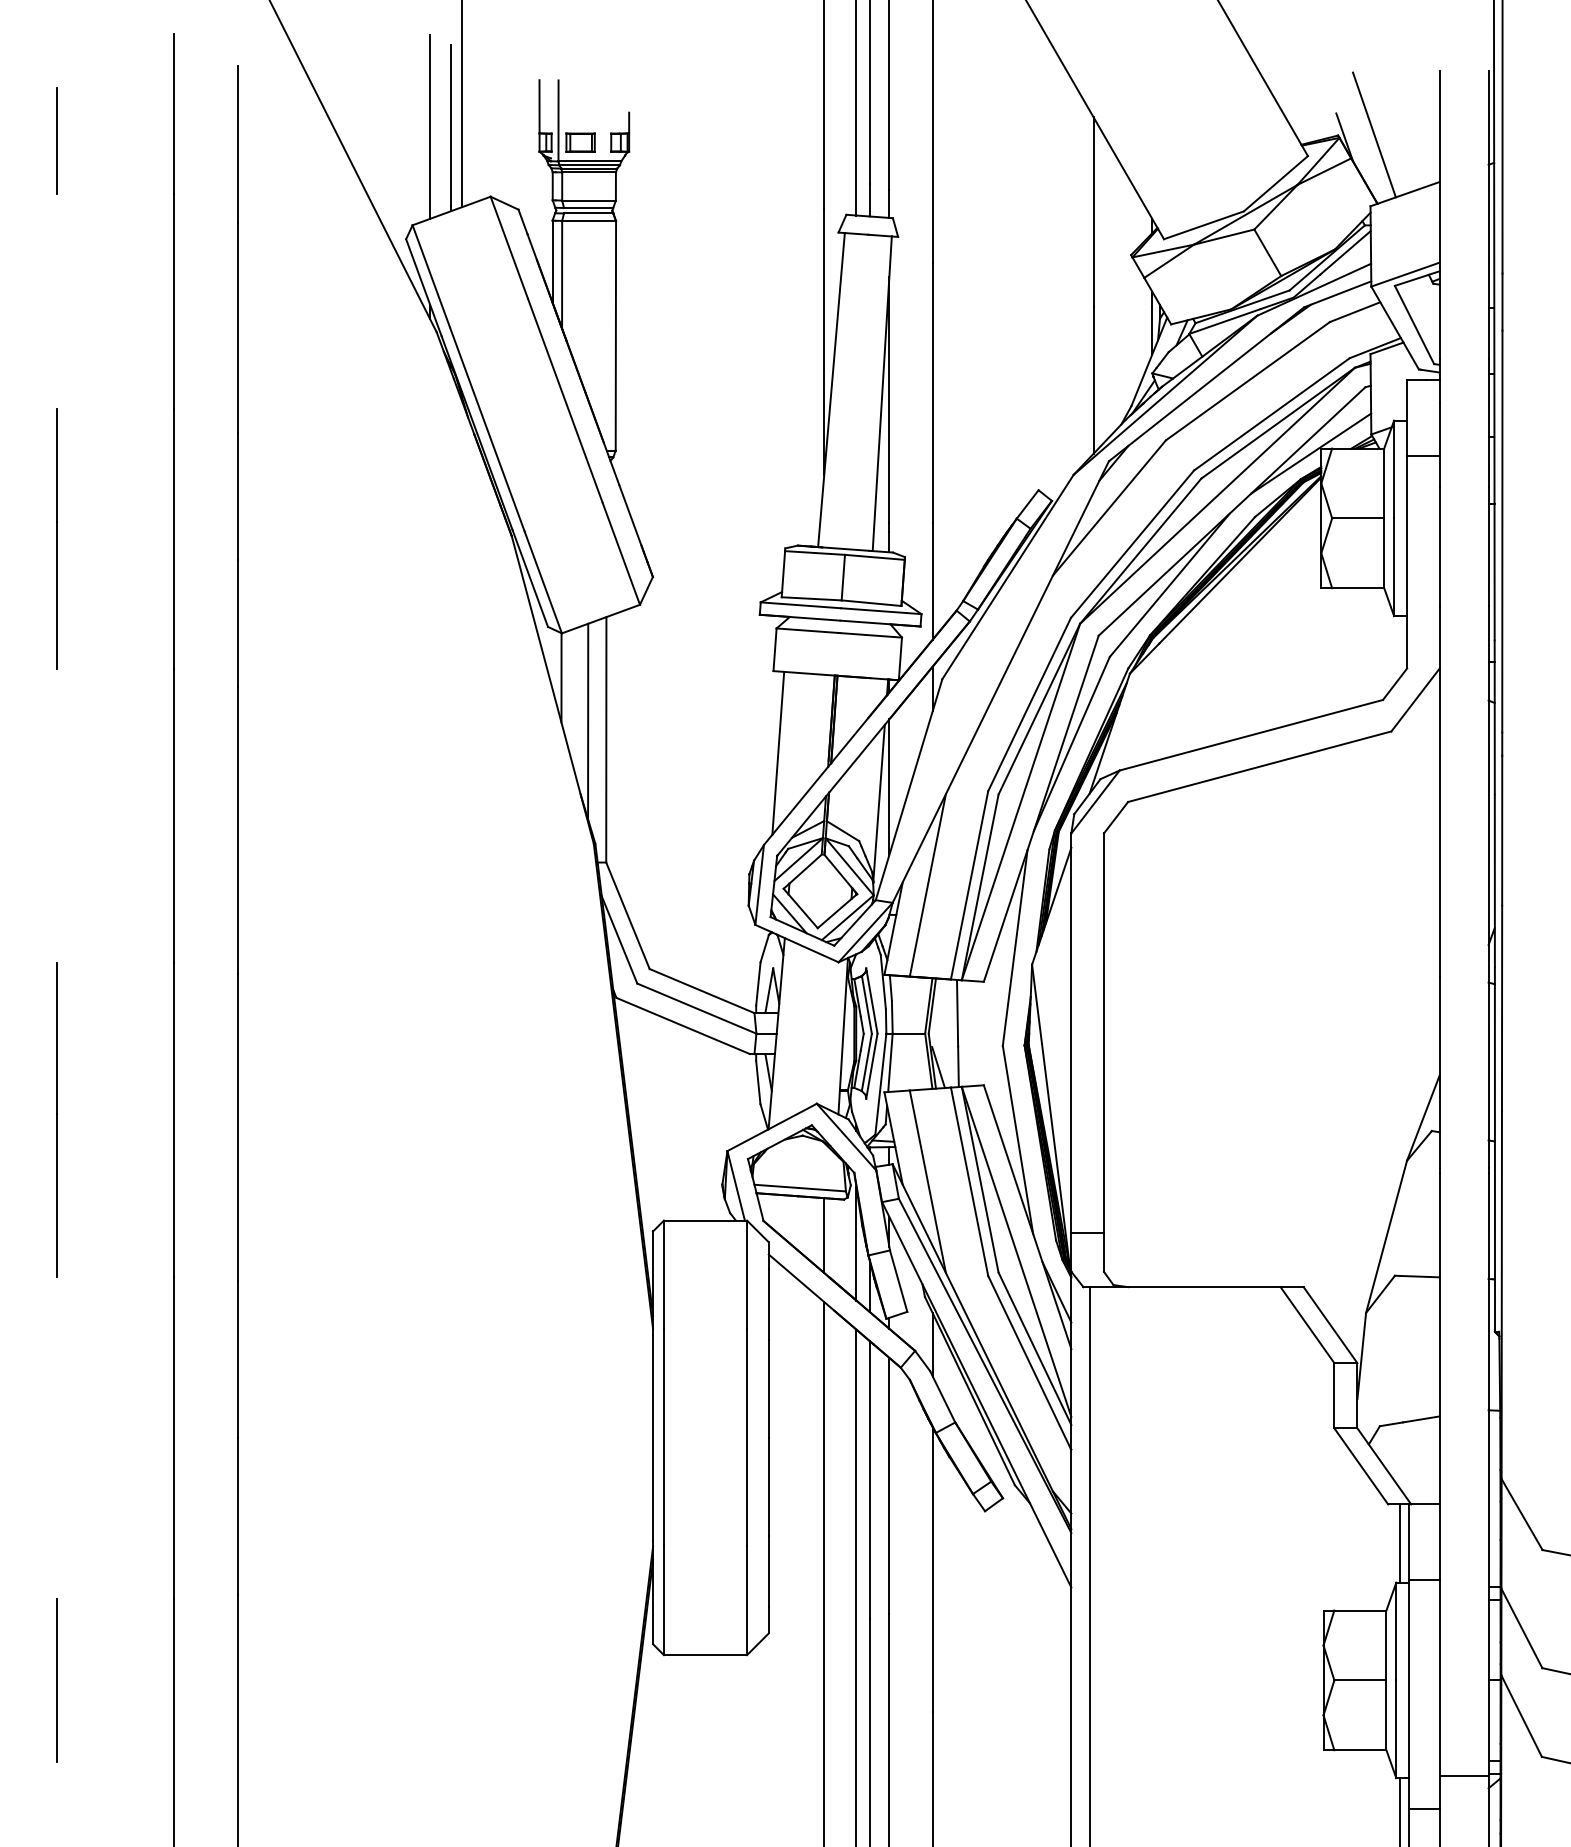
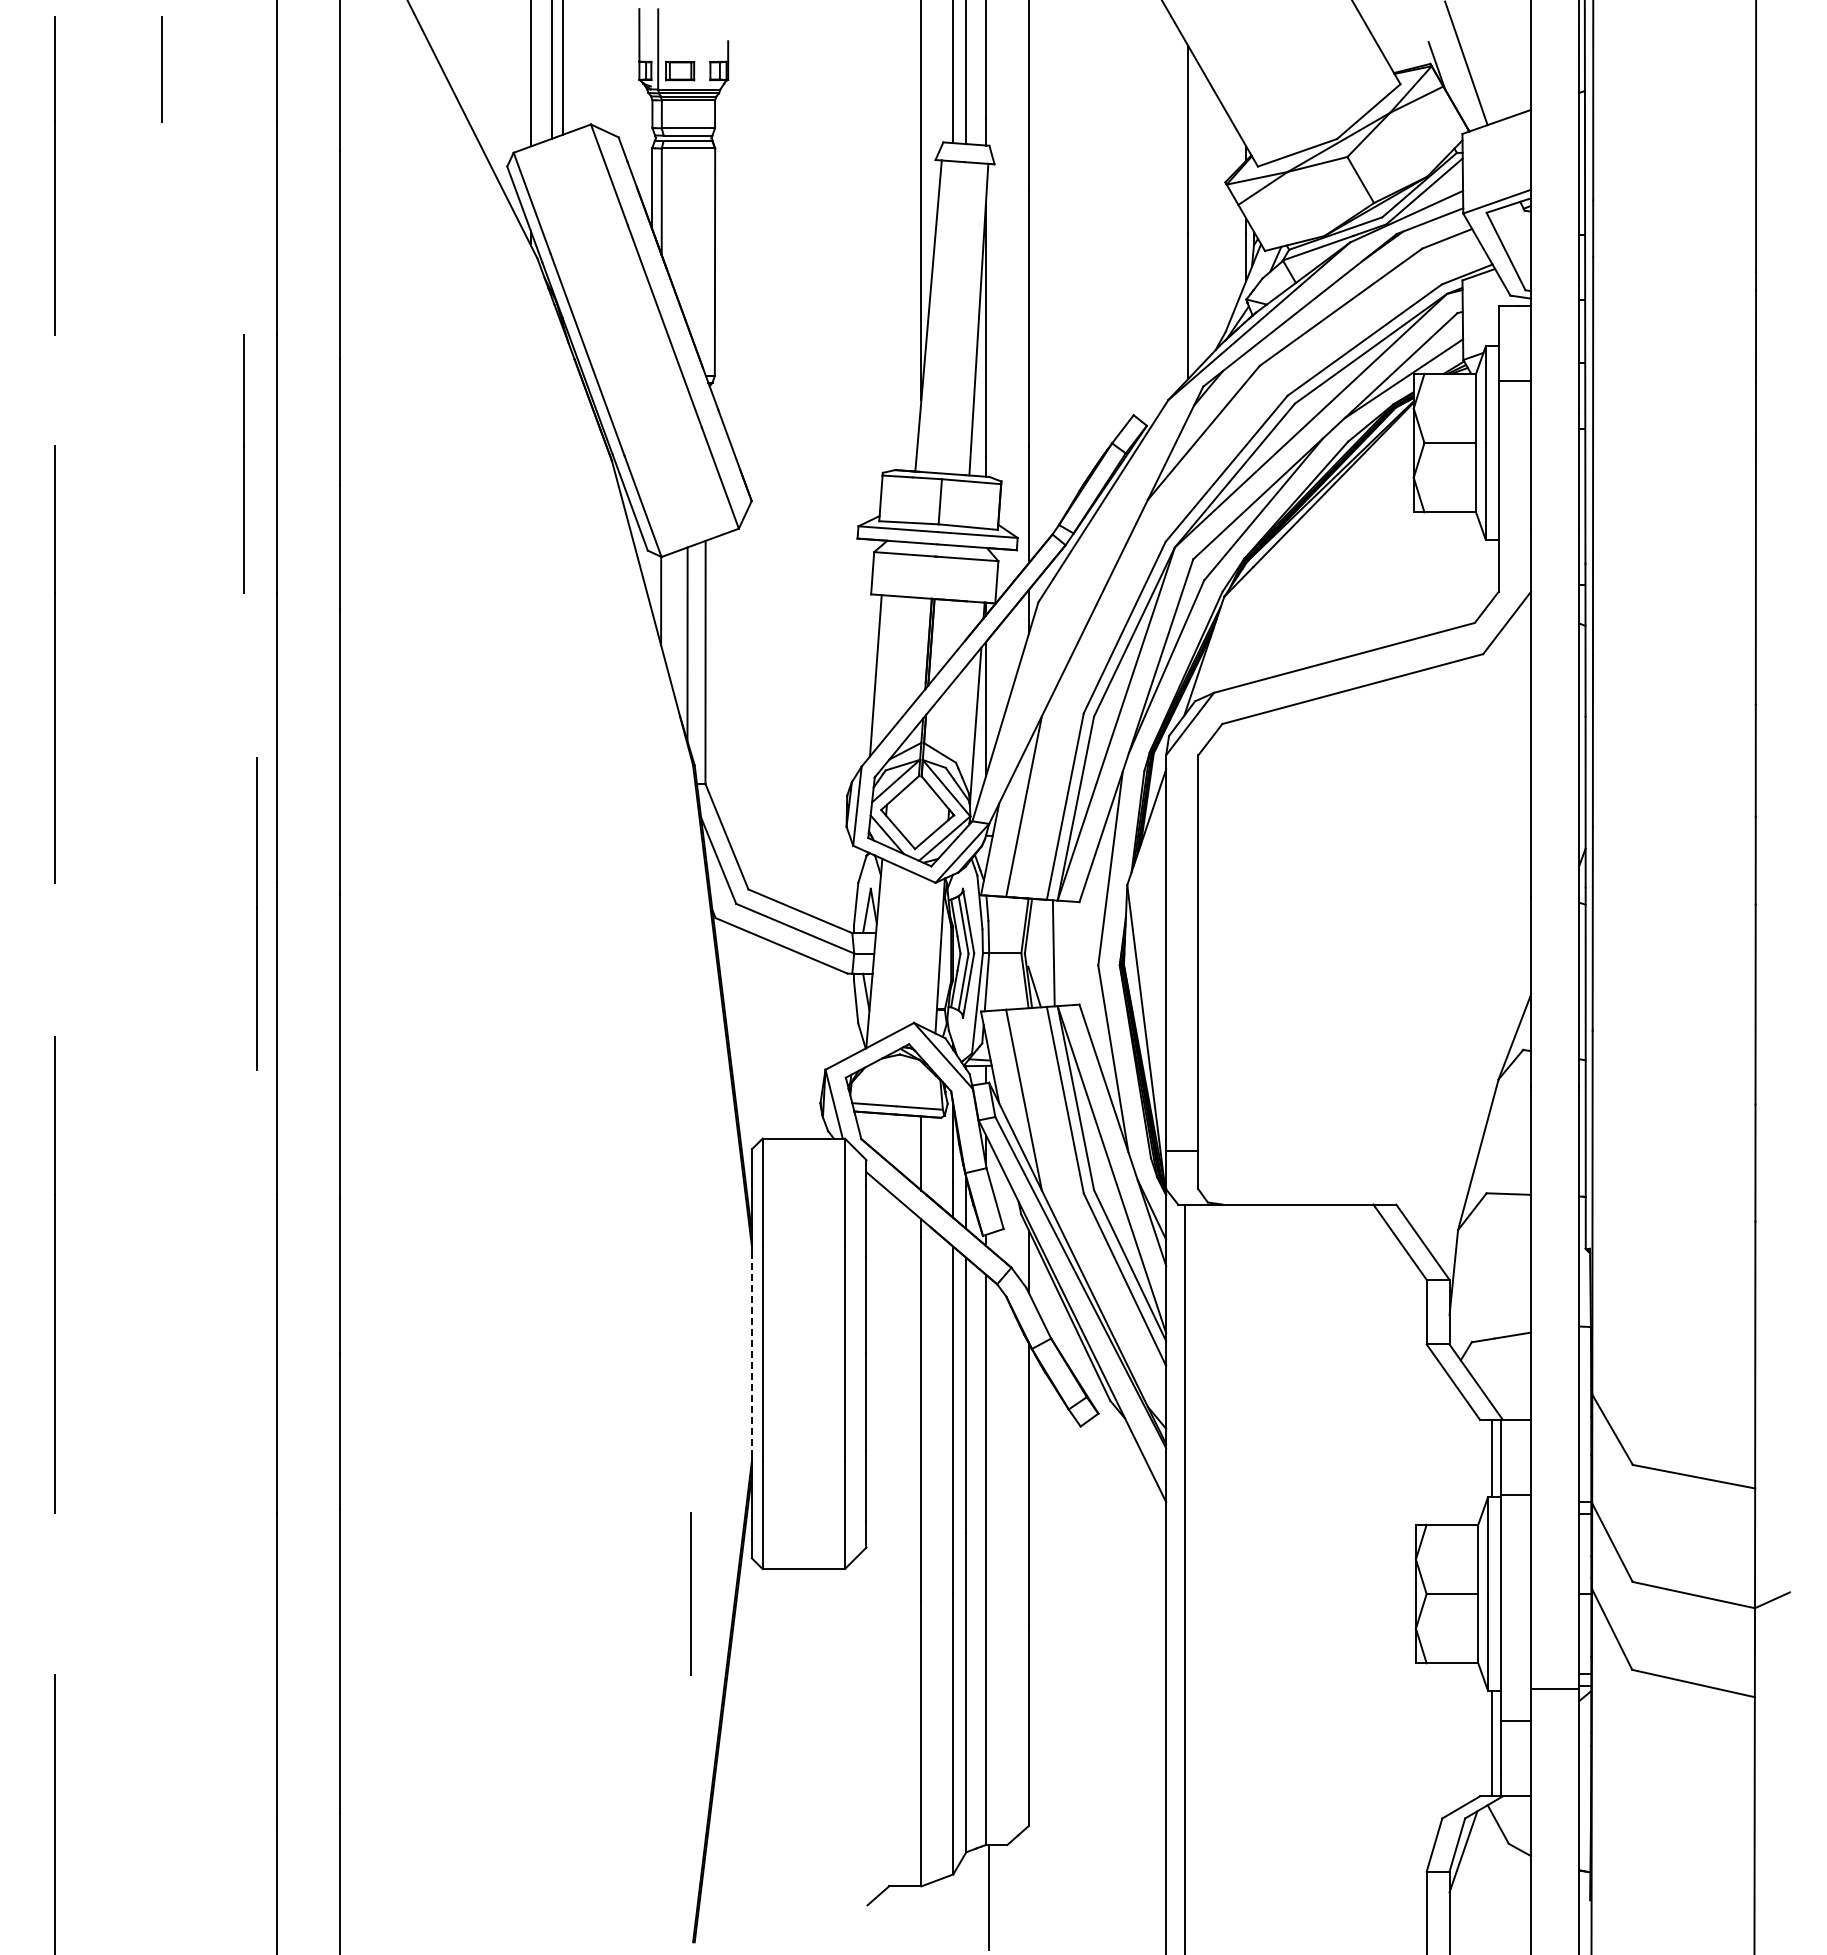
line: (57, 538) -> (243, 463), moved
line: (57, 1119) -> (256, 913), moved
line: (652, 1438) -> (751, 1354), solid -> dashed
line: (57, 1679) -> (690, 1593), moved

